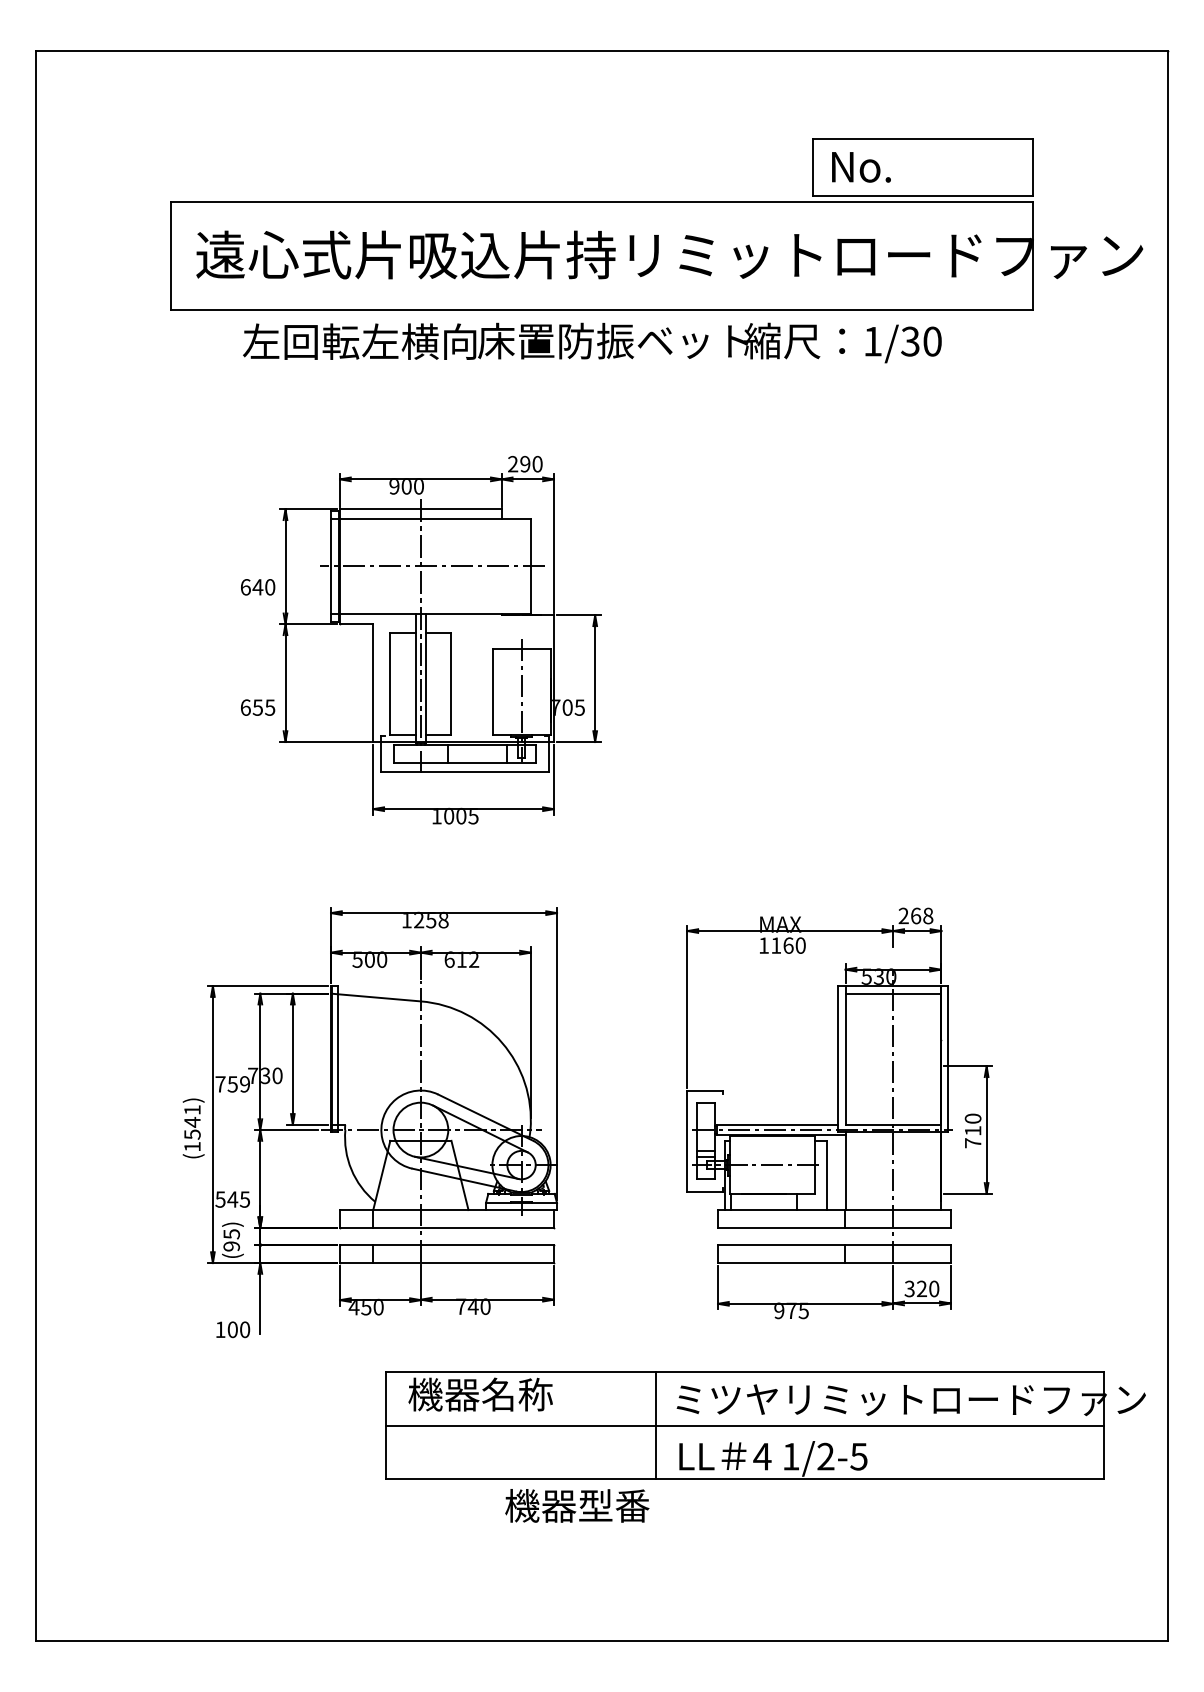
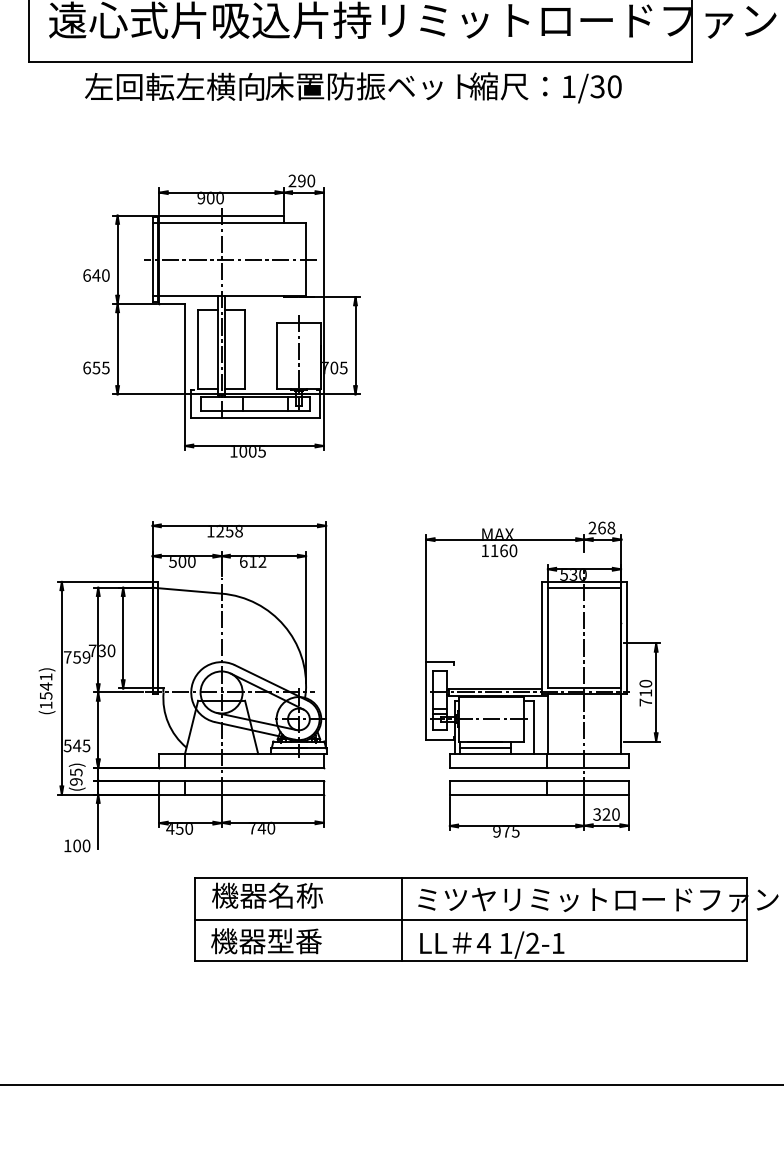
line: (763, 1202) -> (484, 748), added
text: (858, 1456) -> (557, 943), 1/2-5 -> 1/2-1
text: (577, 1505) -> (266, 940), moved

